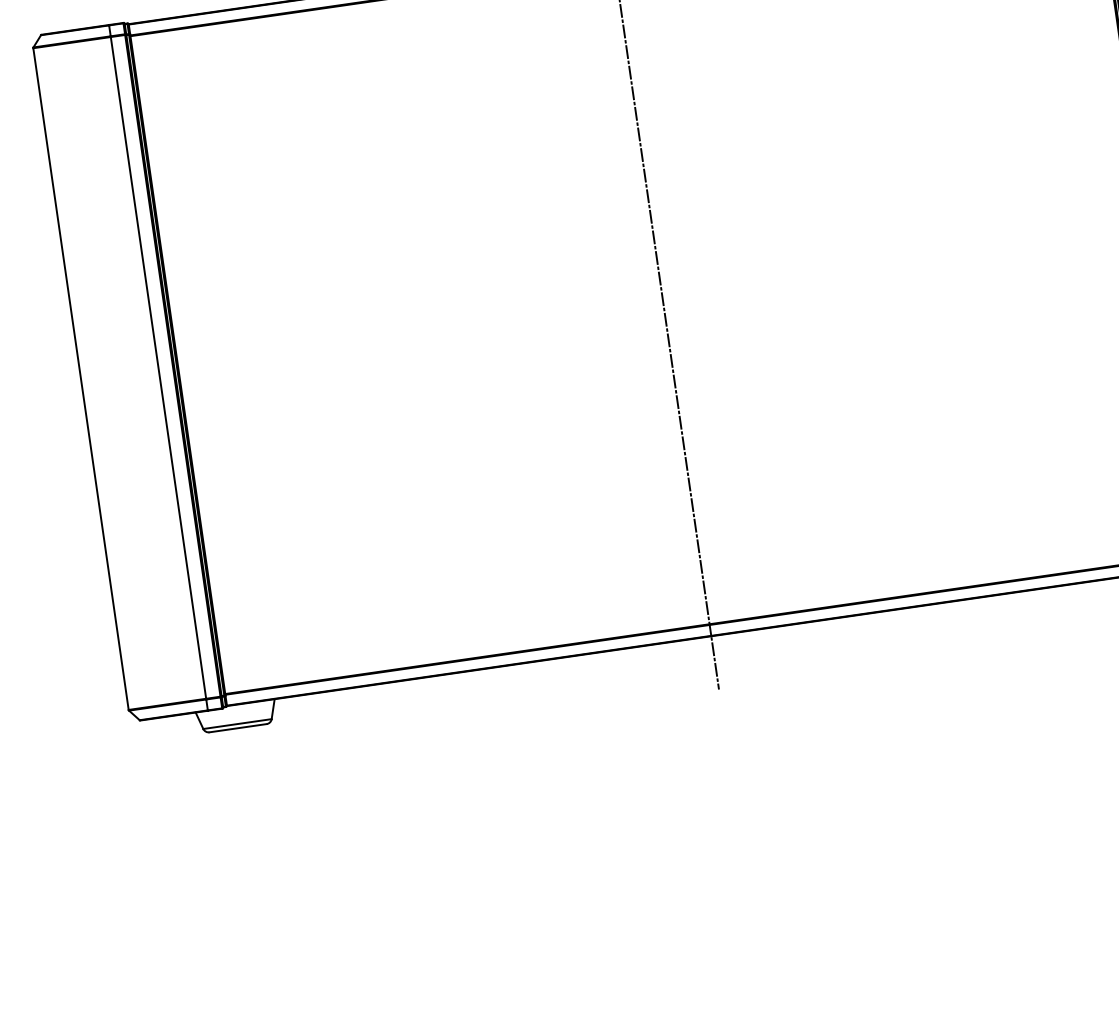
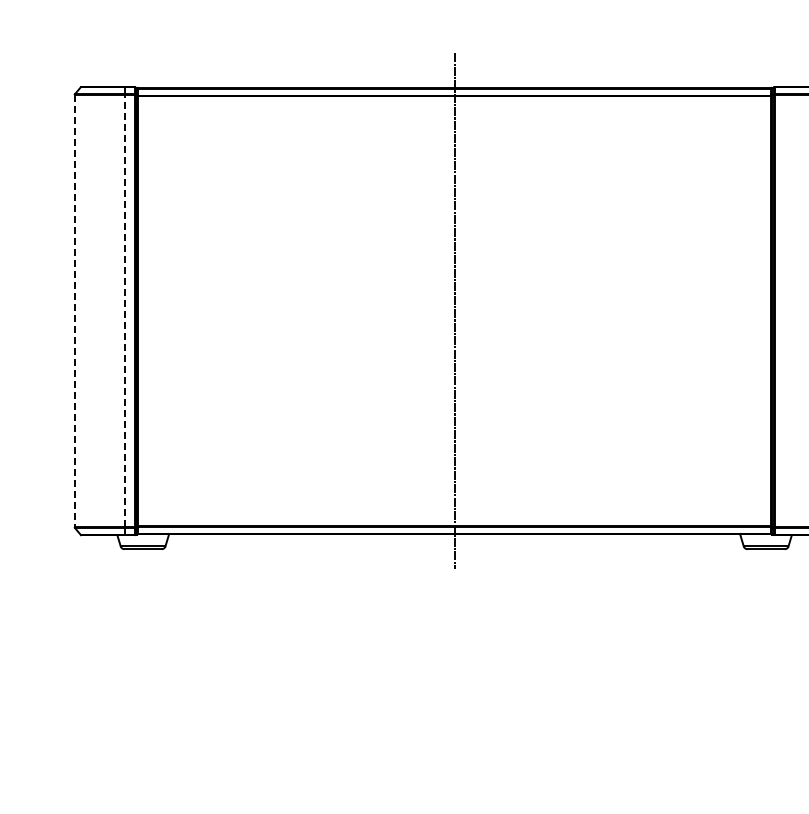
line: (158, 366) -> (125, 310), solid -> dashed
line: (80, 379) -> (74, 311), solid -> dashed

